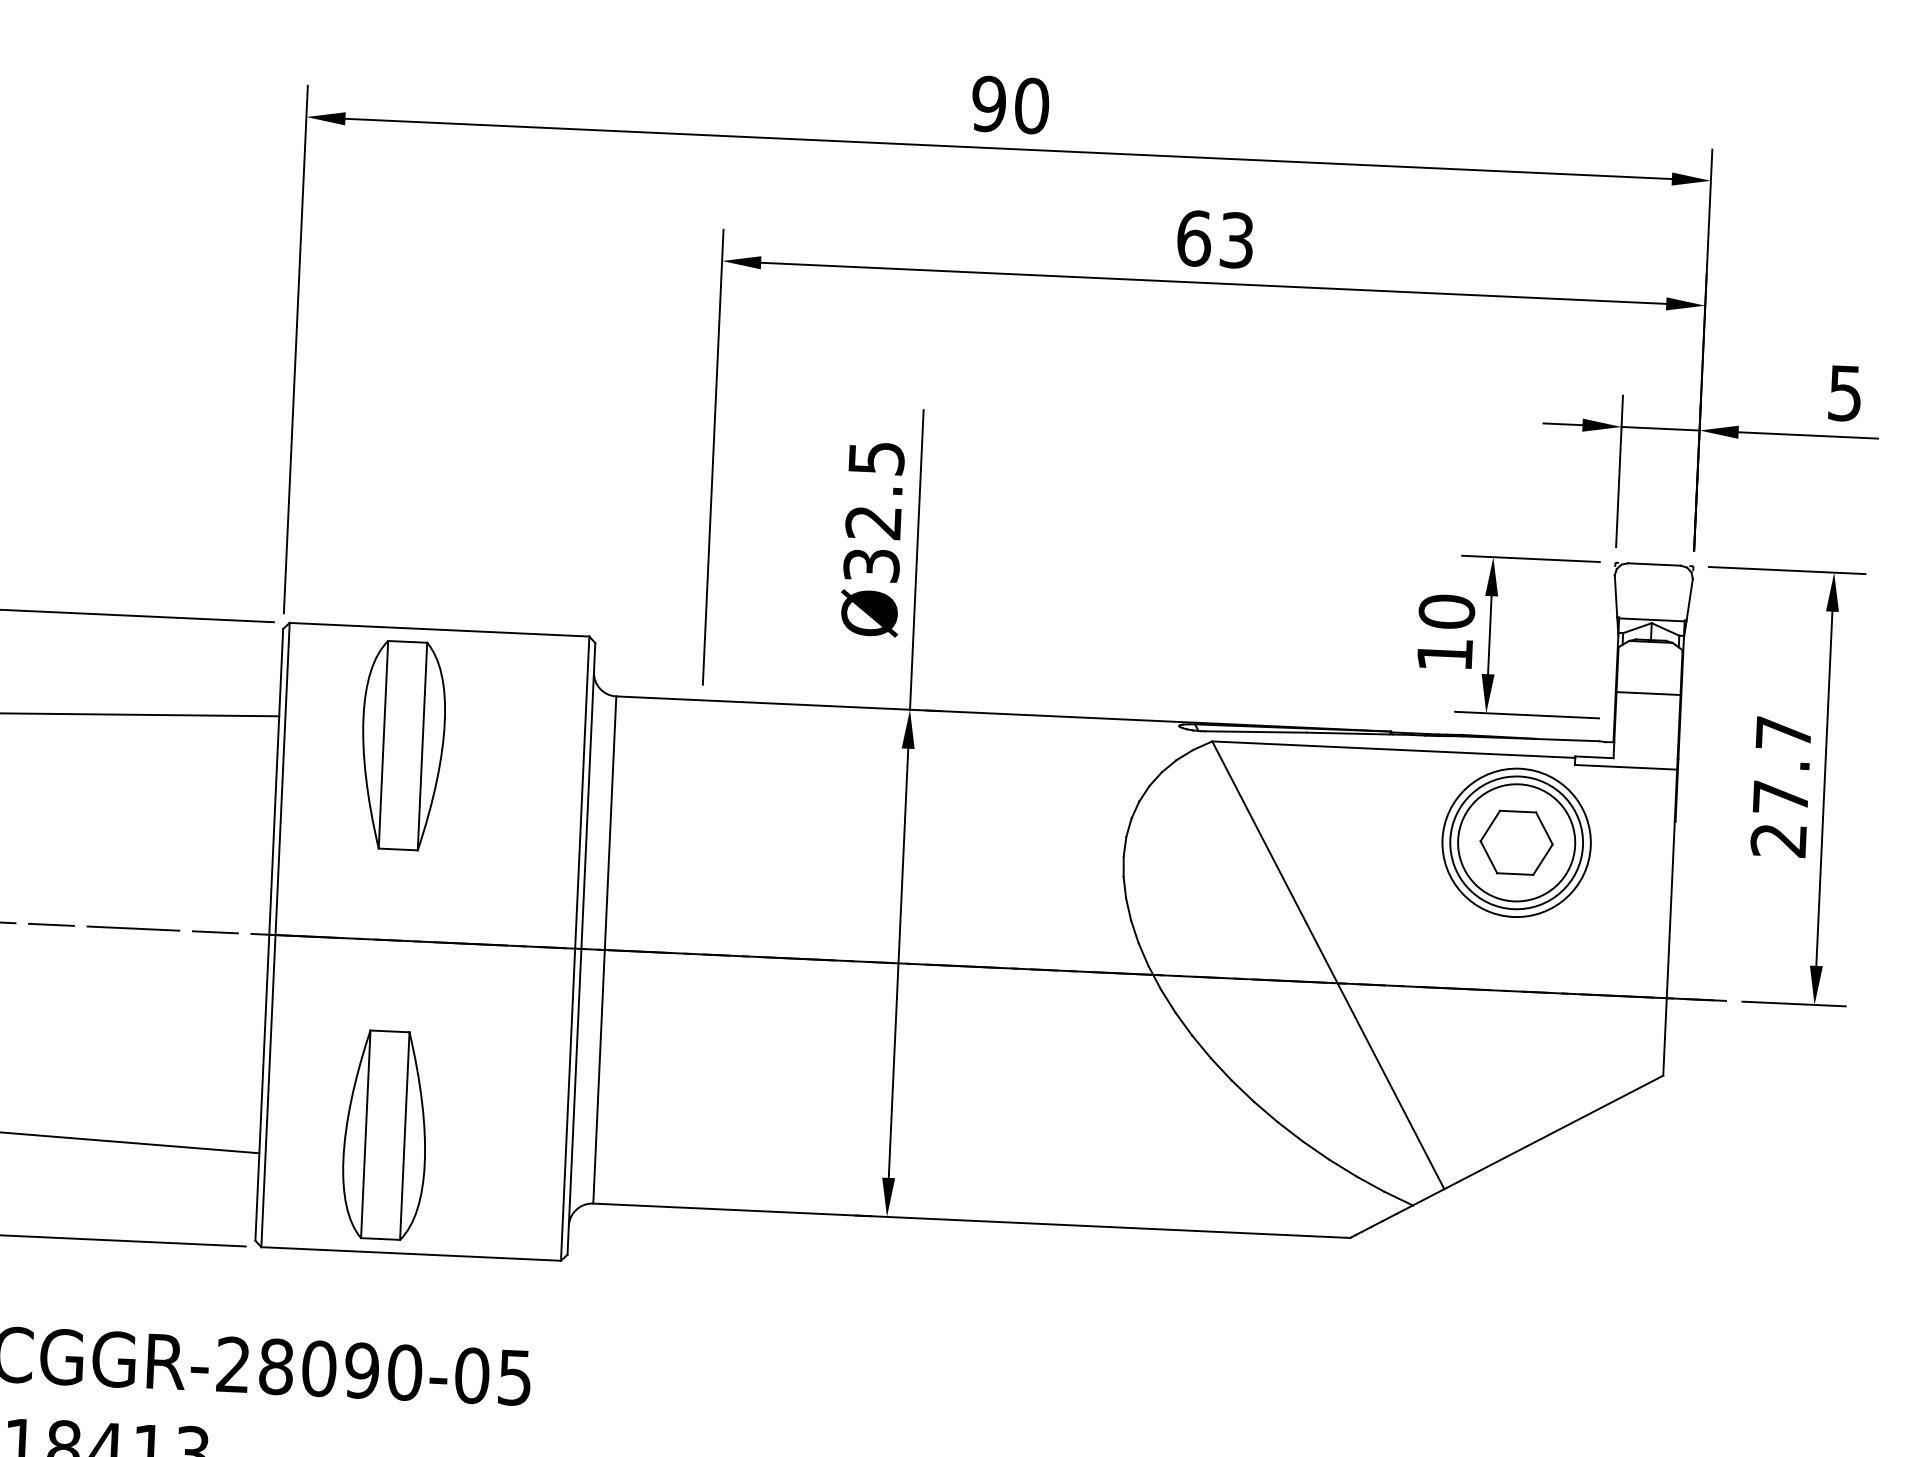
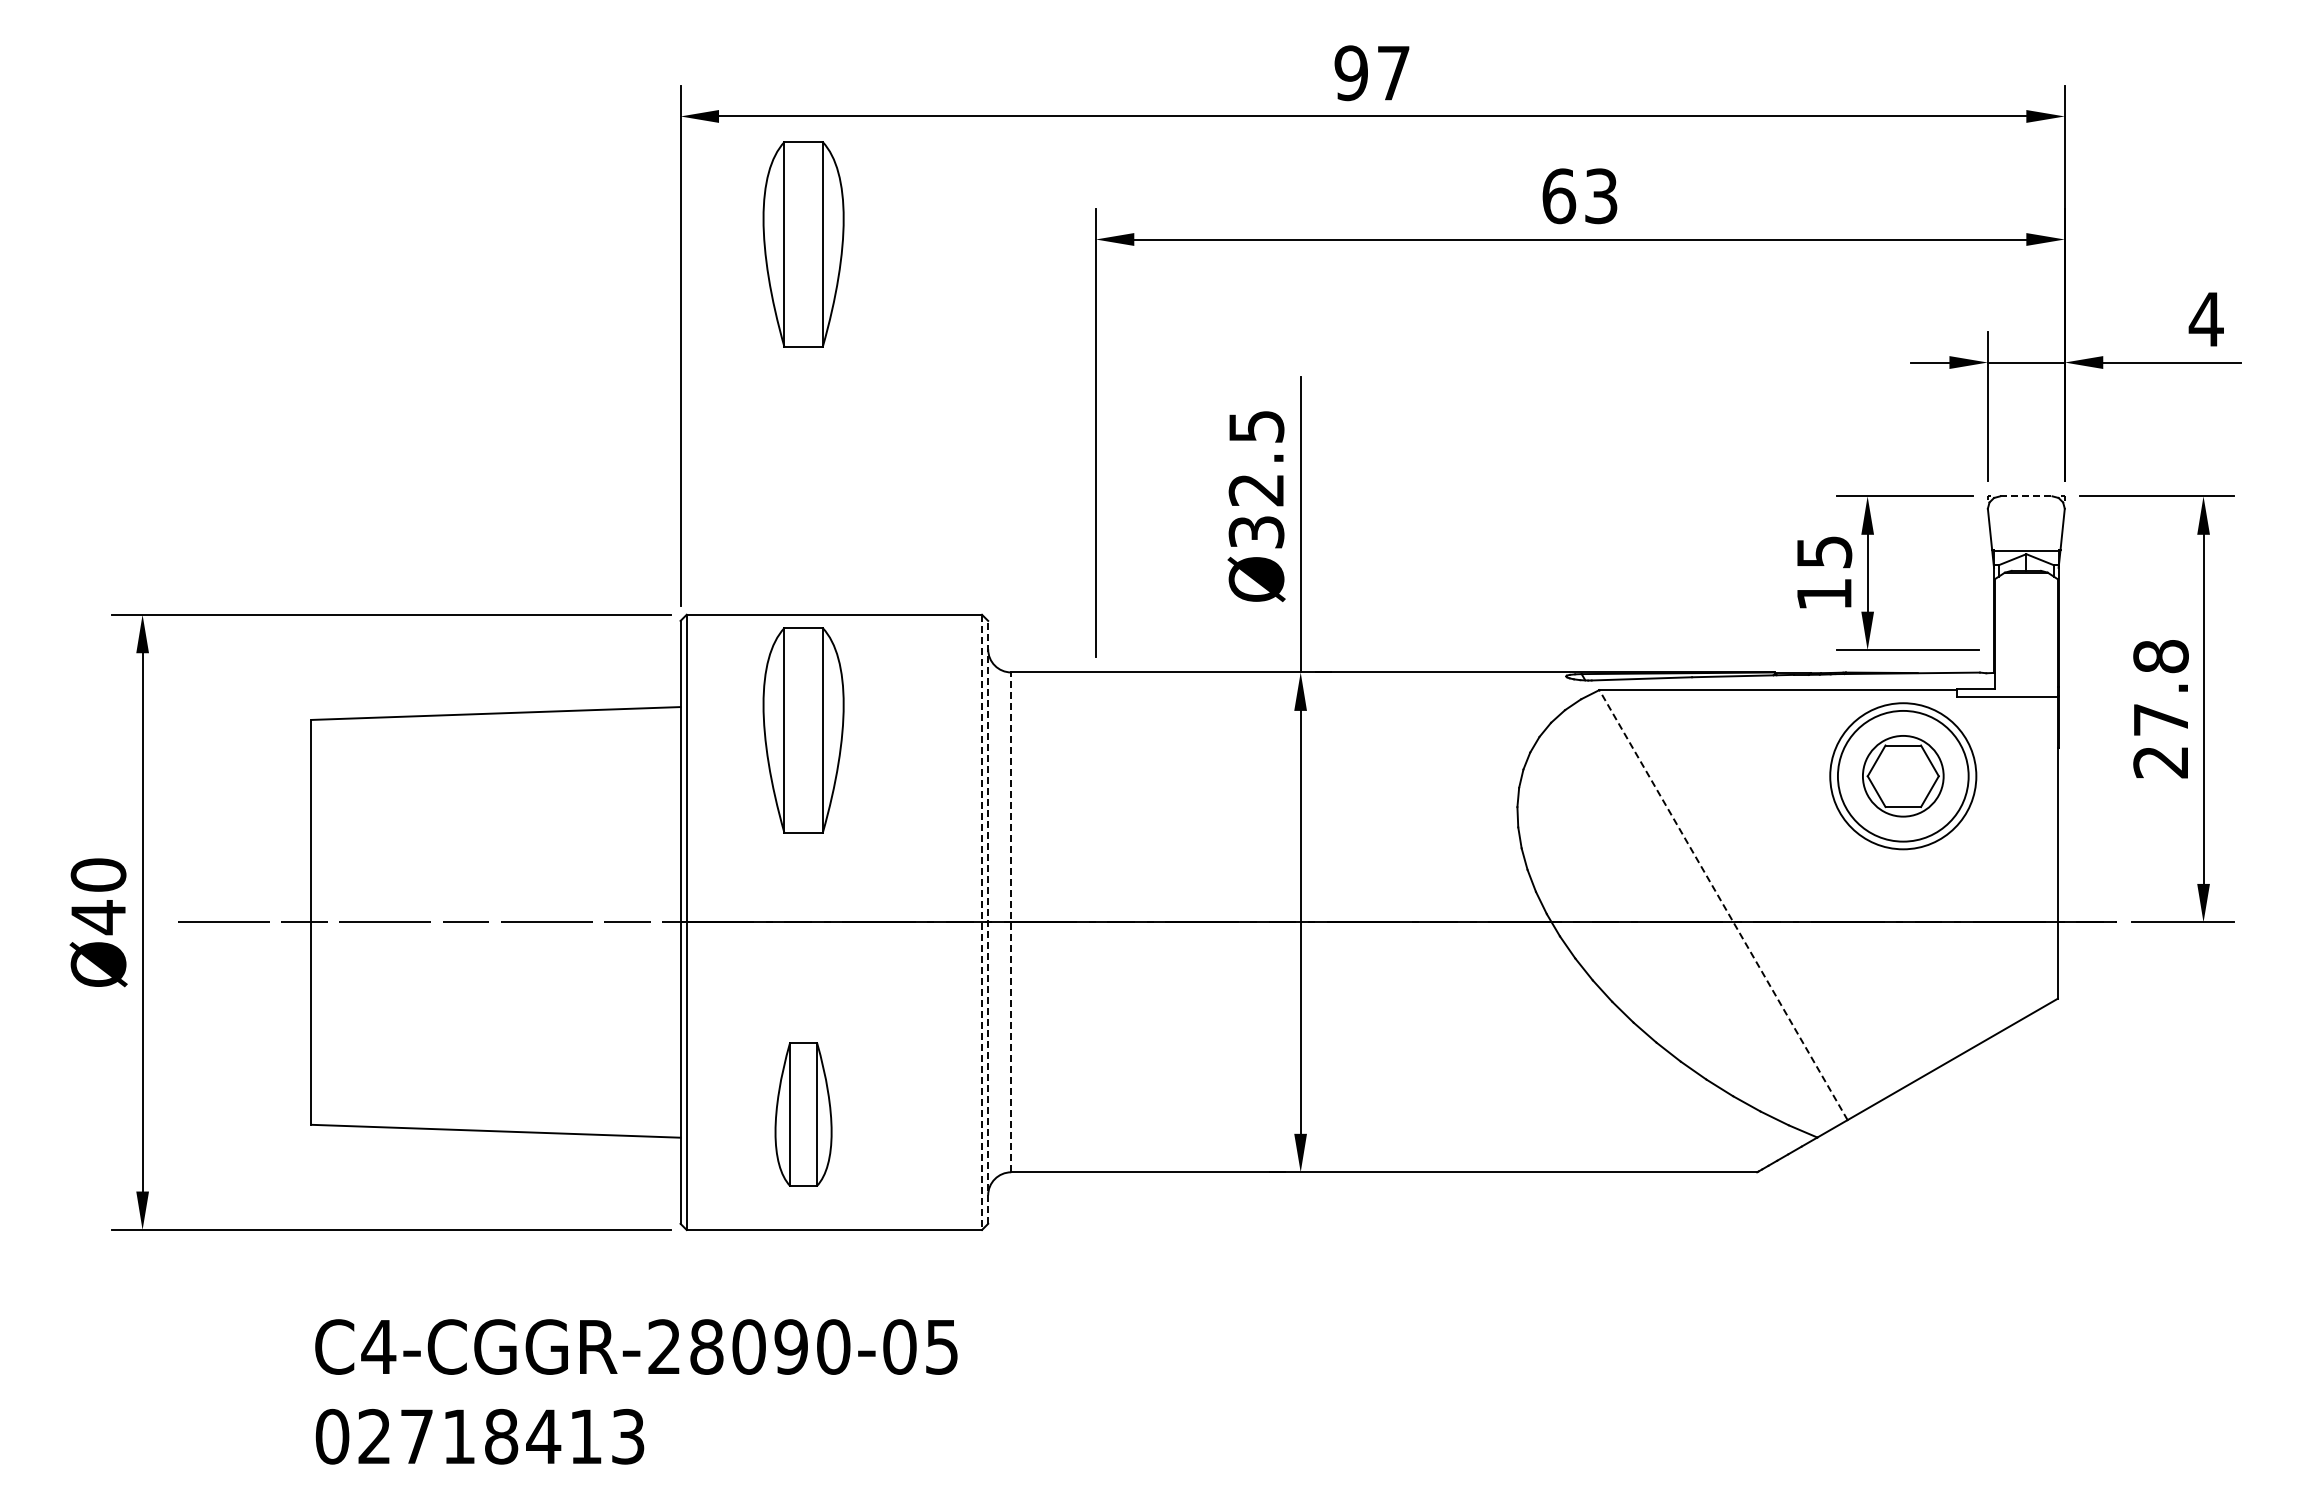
text: (1031, 106) -> (1393, 73), 90 -> 97
part: (425, 252) -> (803, 244), added
text: (1844, 393) -> (2205, 319), 5 -> 4
line: (1654, 564) -> (2026, 496), solid -> dashed
text: (1447, 611) -> (1824, 551), 10 -> 15
line: (1647, 693) -> (2025, 623), removed
text: (1783, 733) -> (2160, 656), 27.7 -> 27.8
circle: (1515, 842) -> (1902, 775), size x0.7
line: (575, 948) -> (982, 922), solid -> dashed
line: (581, 948) -> (988, 921), solid -> dashed
line: (605, 950) -> (1011, 922), solid -> dashed
line: (1328, 964) -> (1723, 904), solid -> dashed
part: (385, 1135) -> (803, 1114), size x0.7

